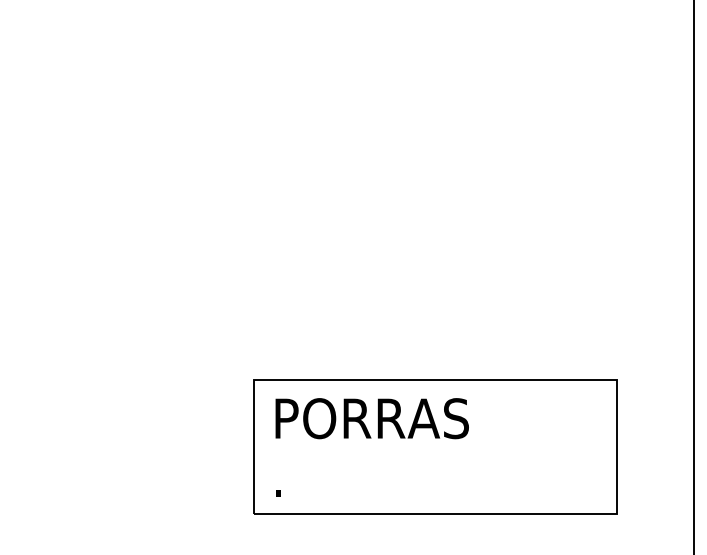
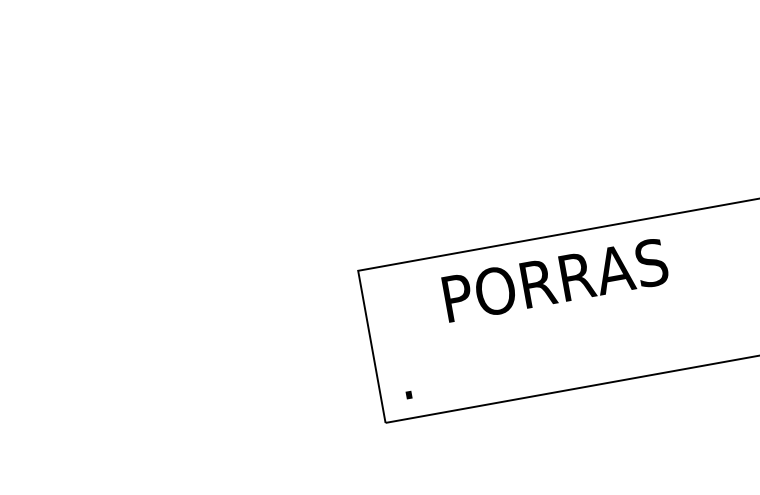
text: (371, 418) -> (554, 280), moved

